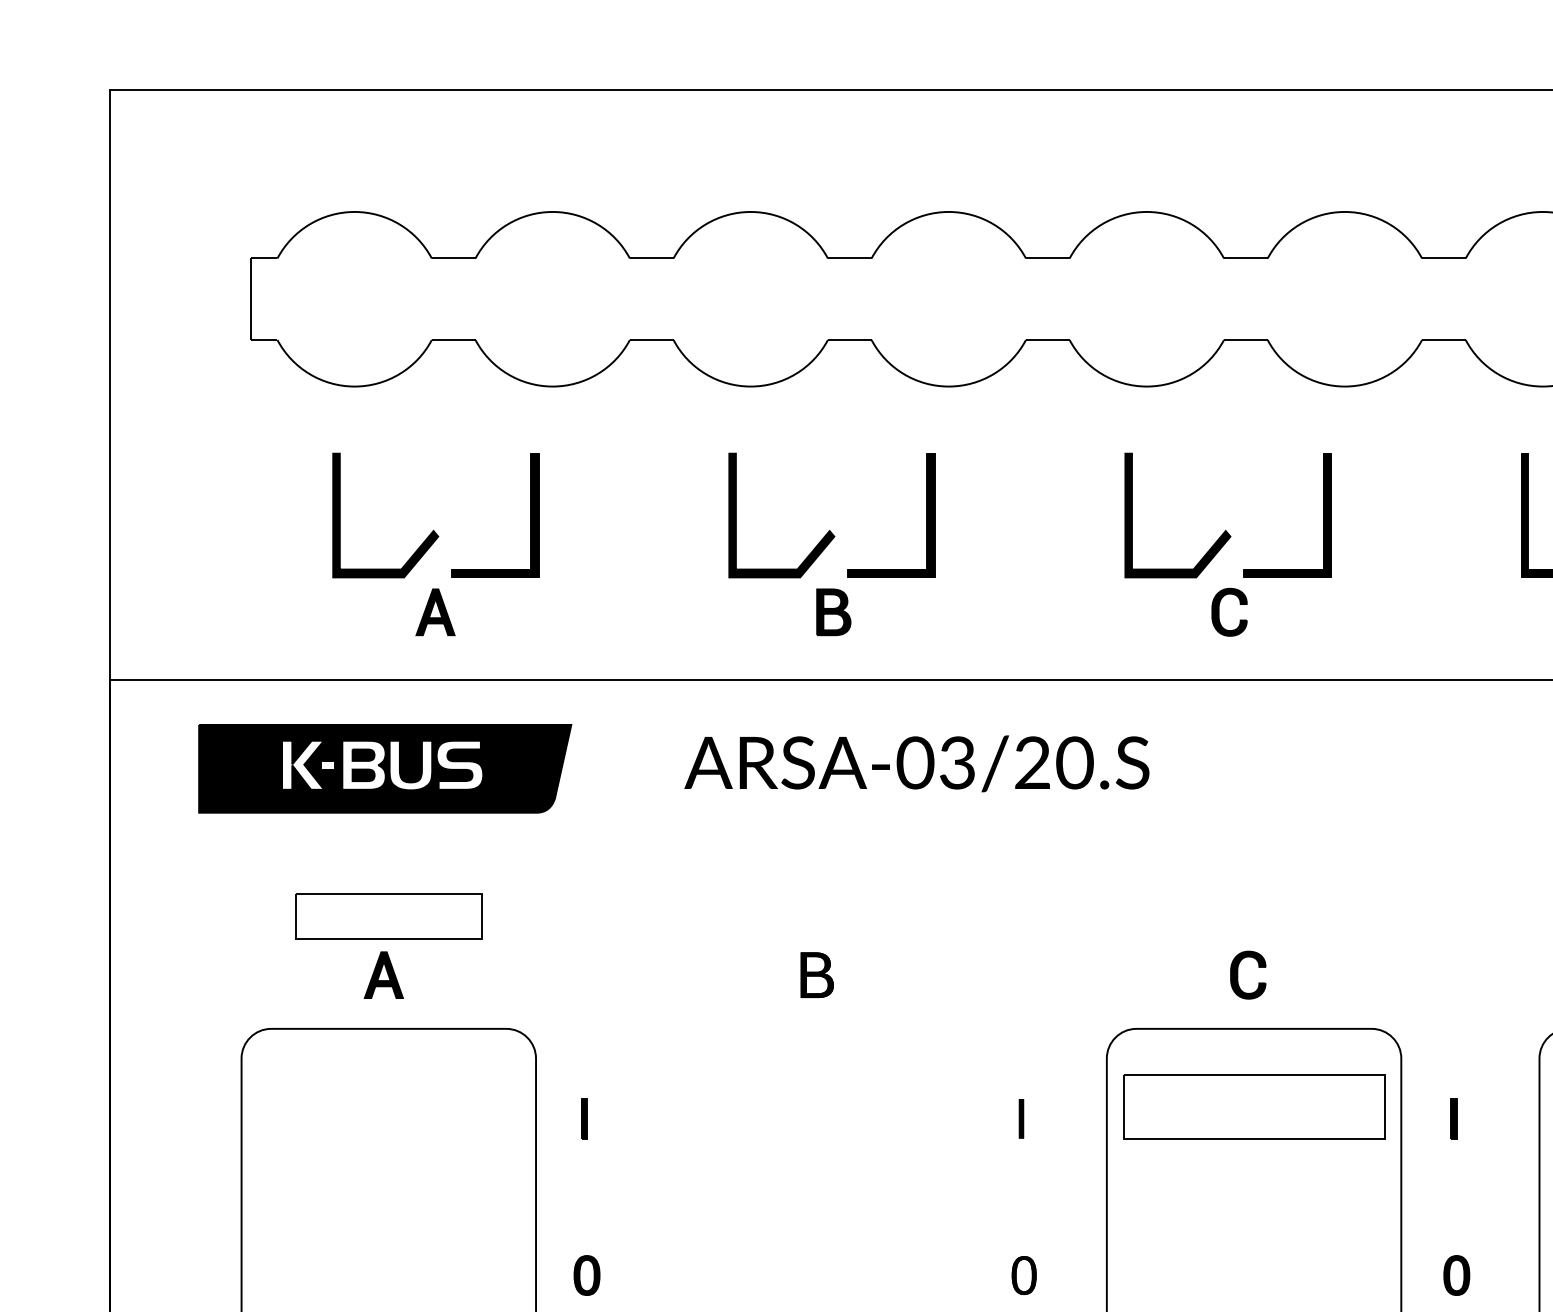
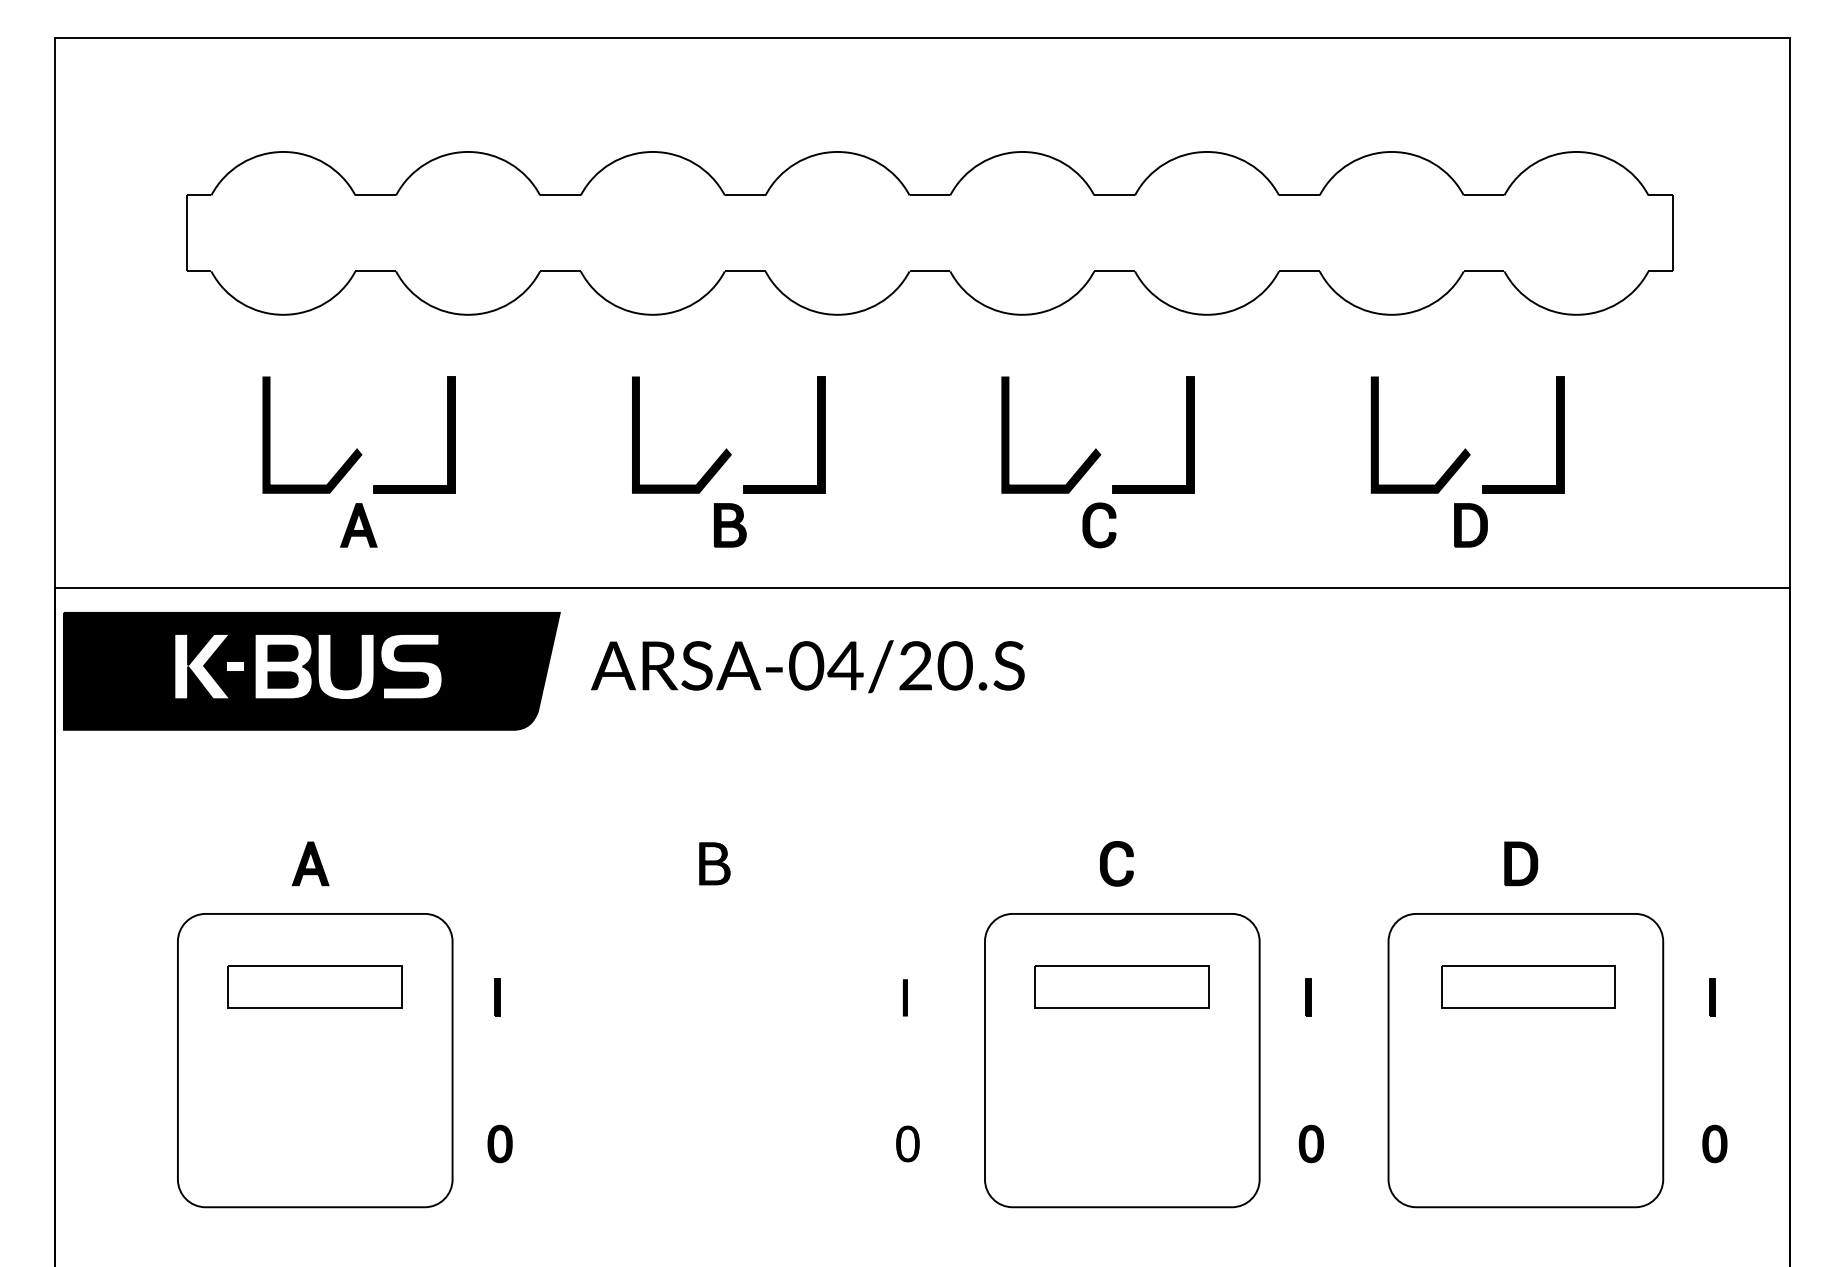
text: (957, 762) -> (845, 665), ARSA-03/20.S -> ARSA-04/20.S
part: (384, 768) -> (311, 671), size x1.43
part: (388, 915) -> (314, 986), moved
part: (1253, 1106) -> (1121, 986), size x0.71

